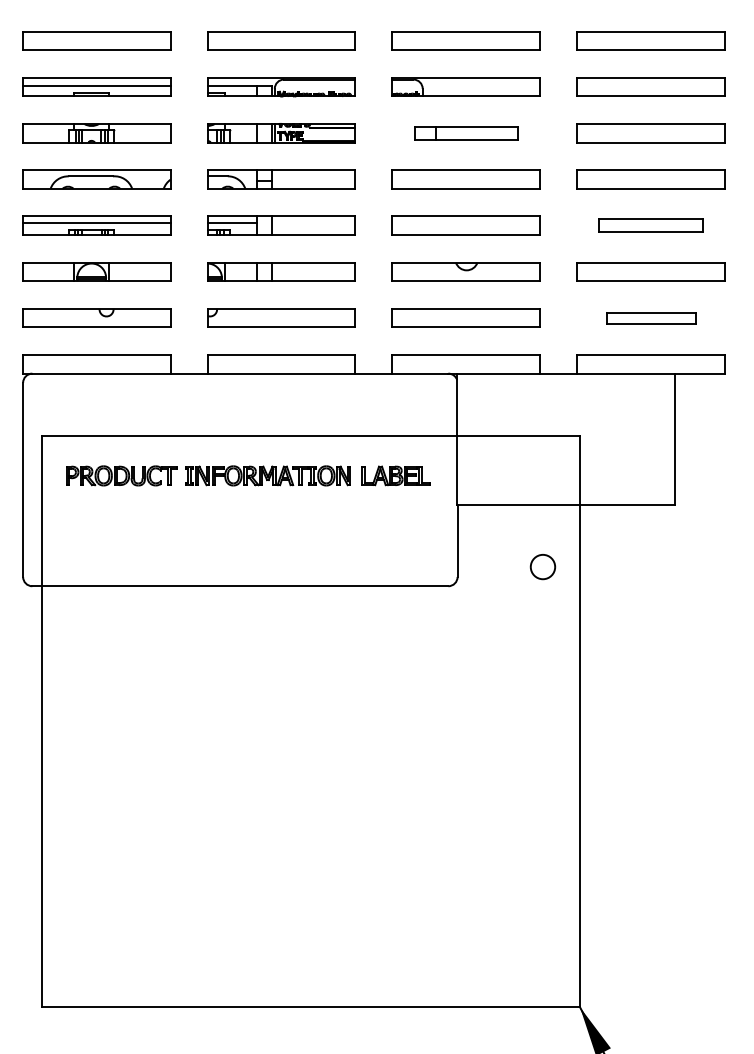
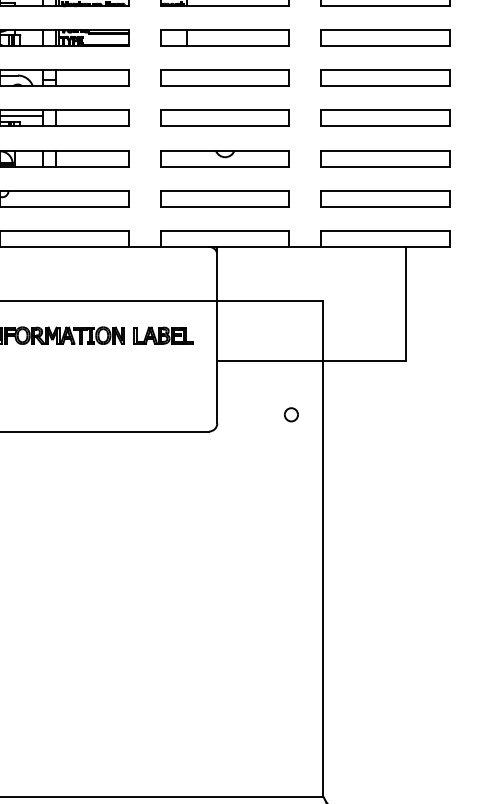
part: (465, 133) -> (224, 38), size x1.43
part: (650, 225) -> (384, 118), size x1.43
part: (650, 317) -> (384, 198), size x1.67
part: (542, 566) -> (291, 414), size x0.62

